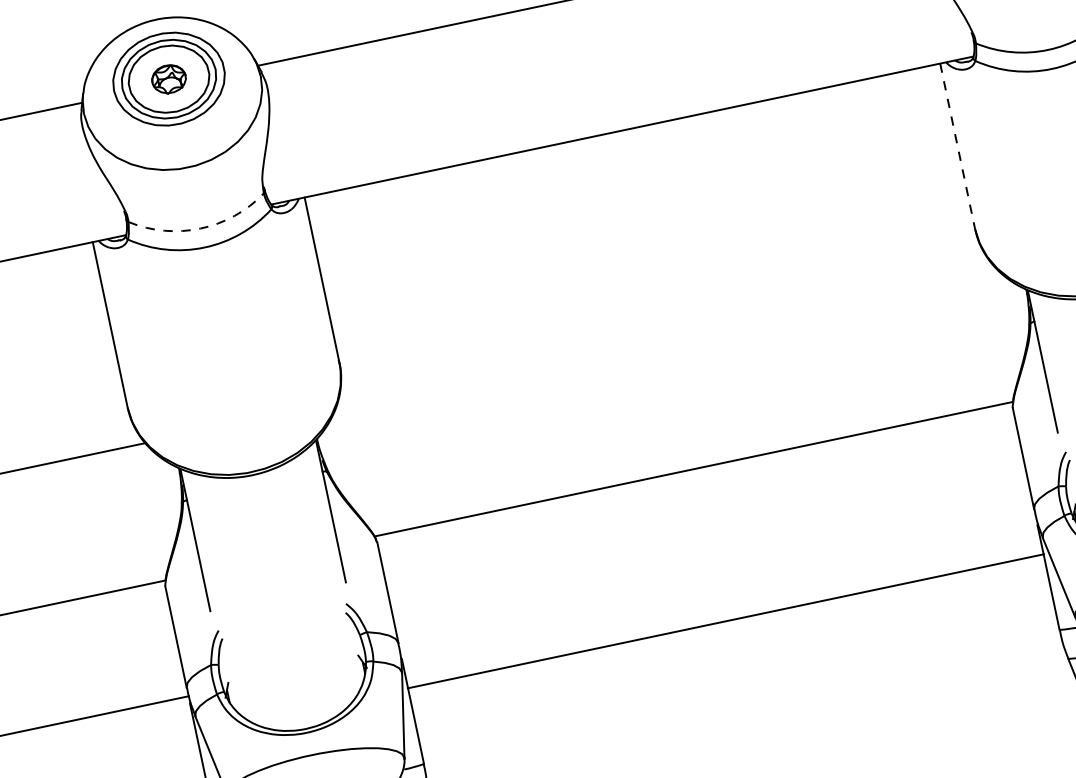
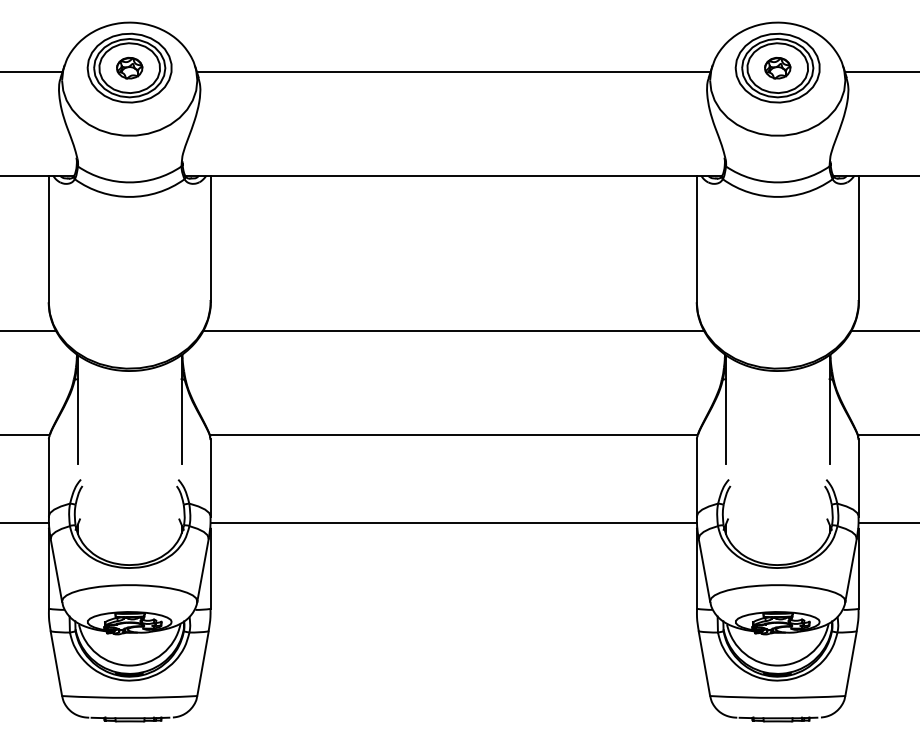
line: (957, 147) -> (696, 239), dashed -> solid
arc: (200, 228) -> (129, 182), dashed -> solid
line: (665, 334) -> (453, 331), added
line: (725, 621) -> (453, 523), moved

